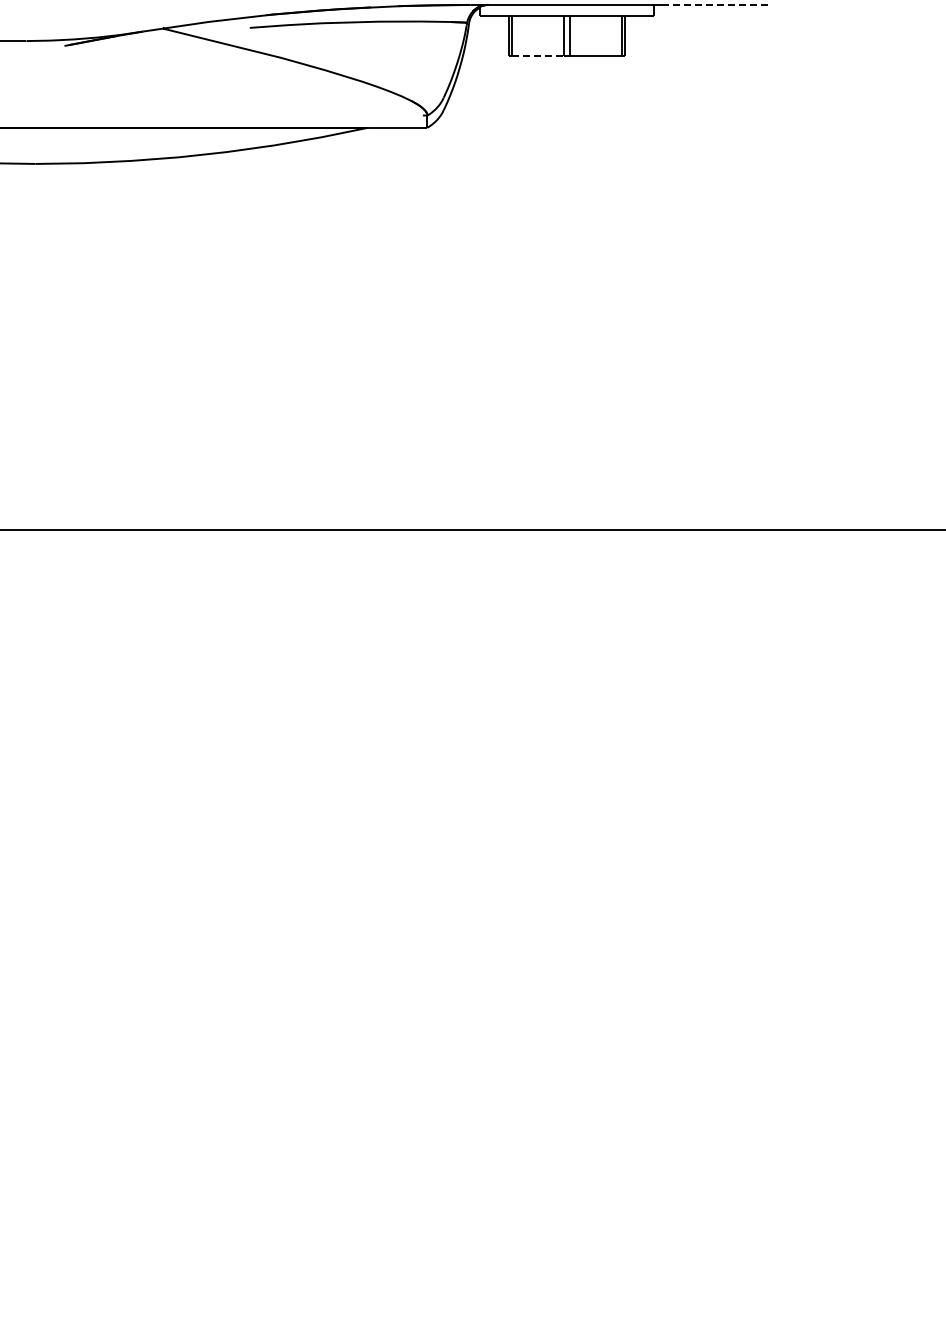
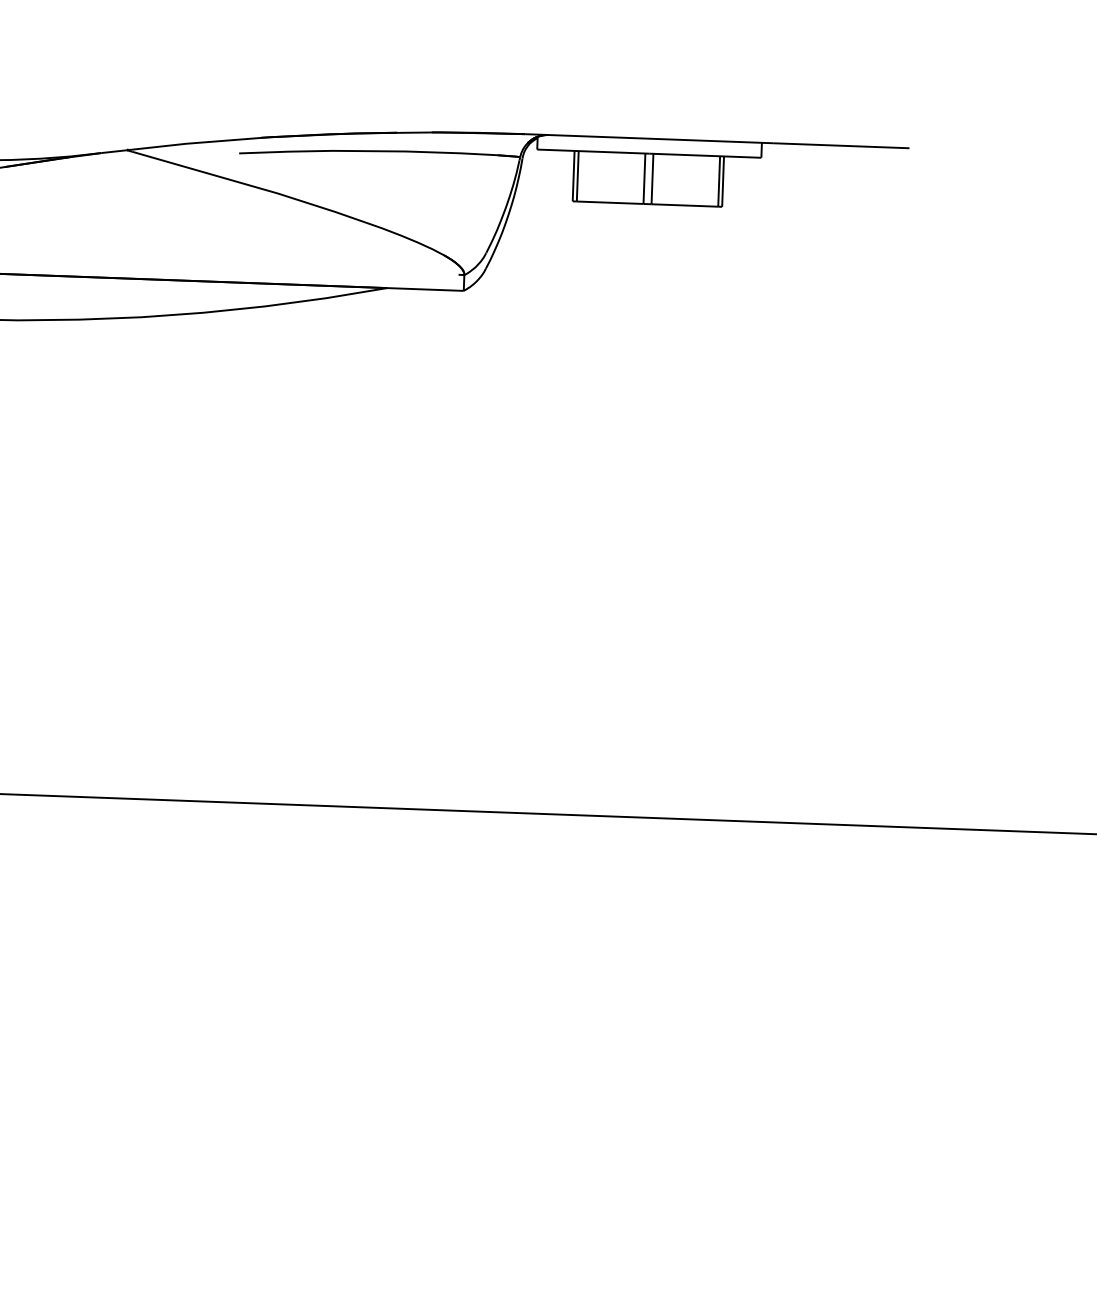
line: (715, 4) -> (841, 145), dashed -> solid
line: (538, 55) -> (610, 202), dashed -> solid

